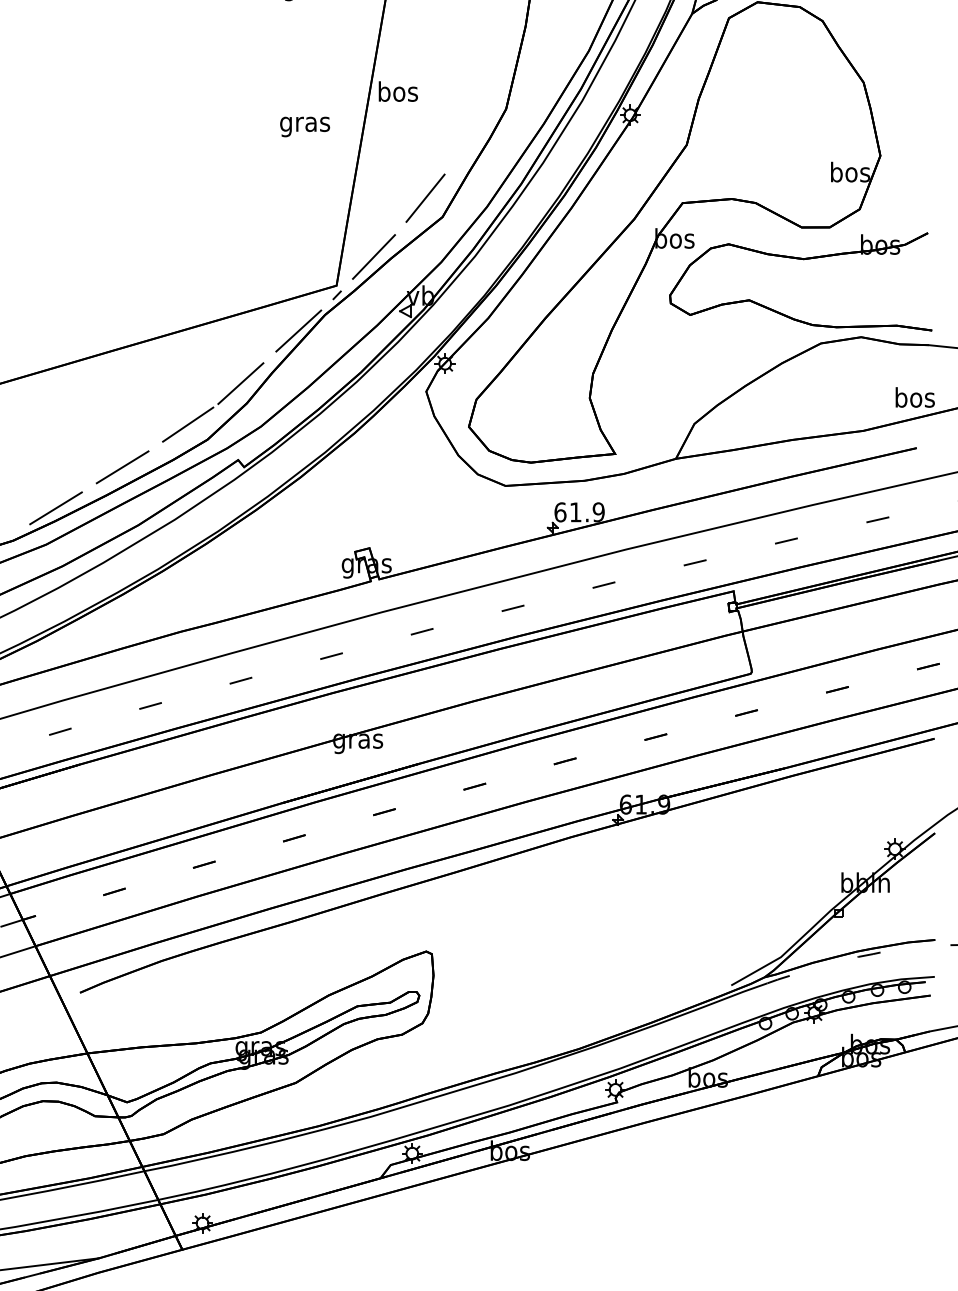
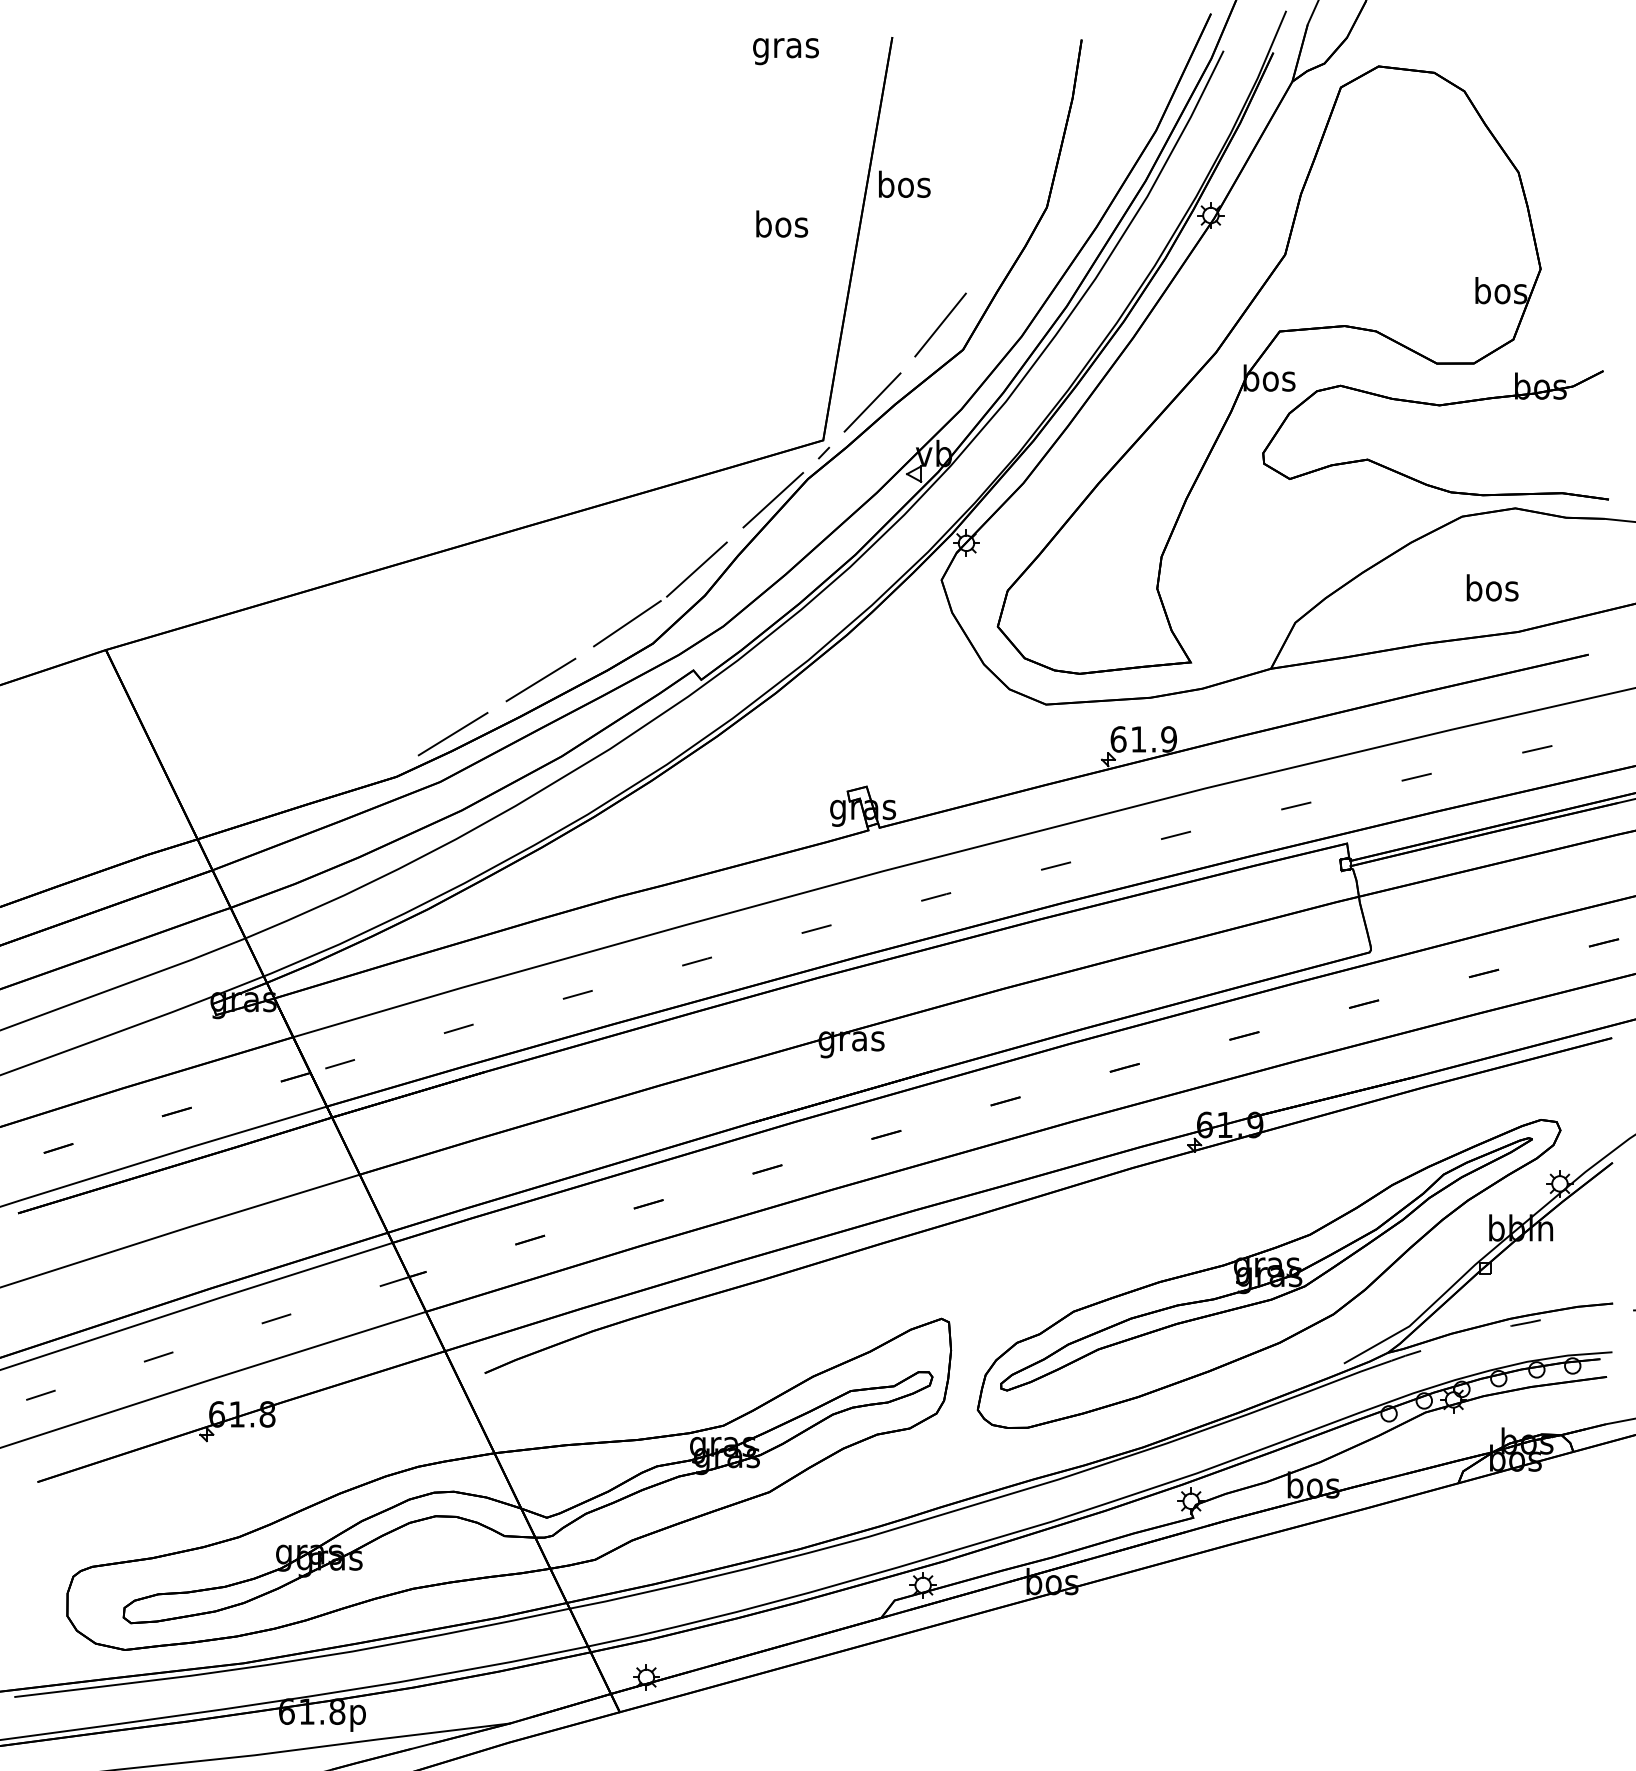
text: (304, 124) -> (781, 227), gras -> bos
text: (915, 397) -> (1492, 587), moved
part: (674, 917) -> (1268, 1273), added

